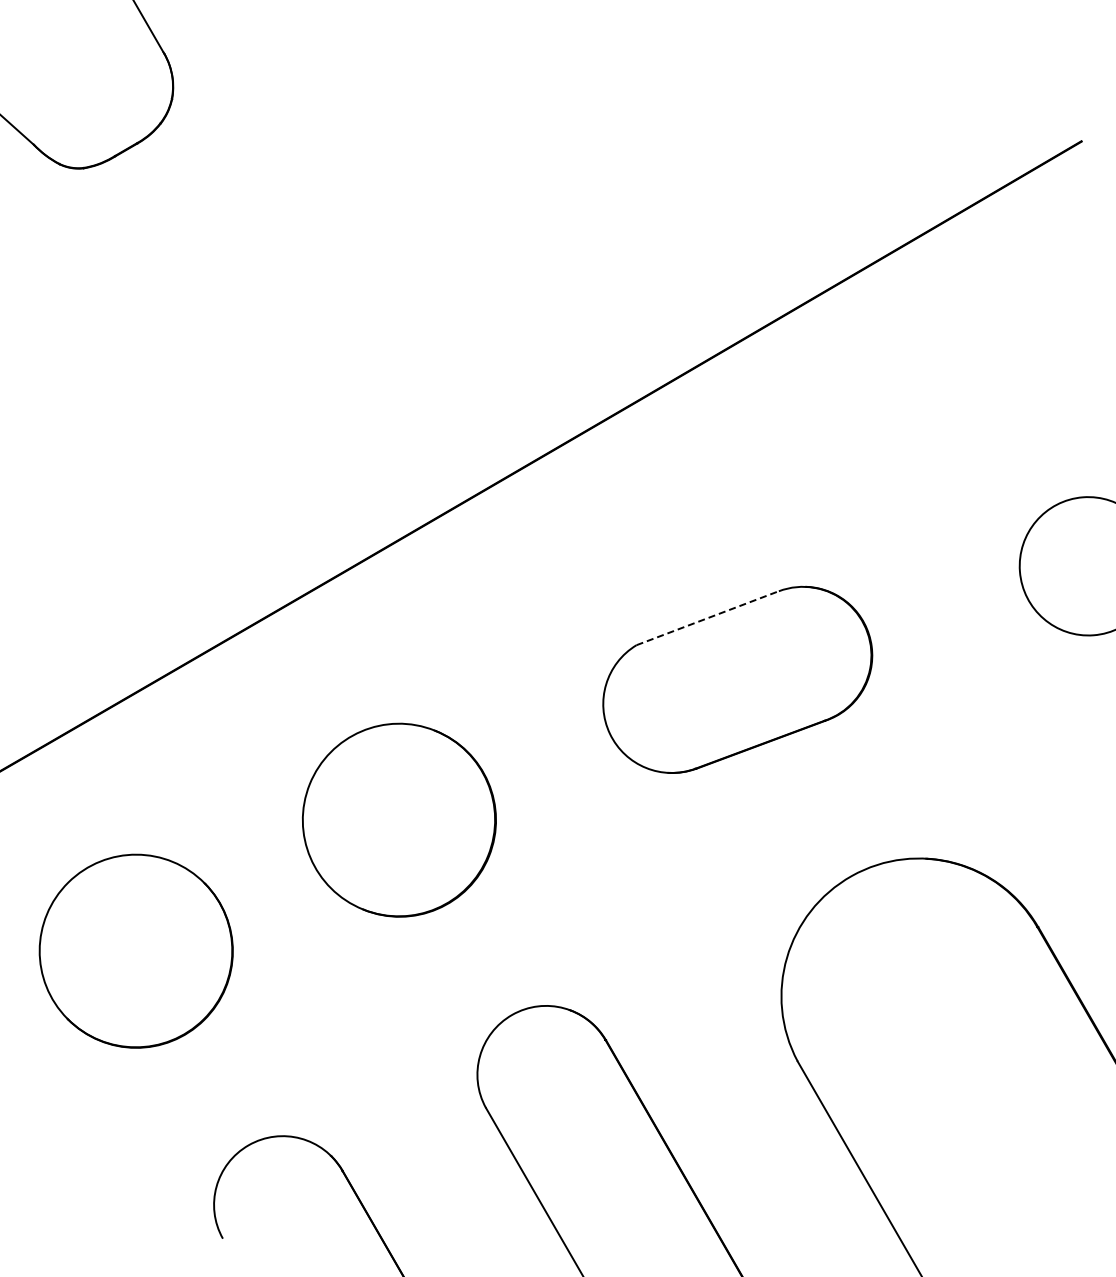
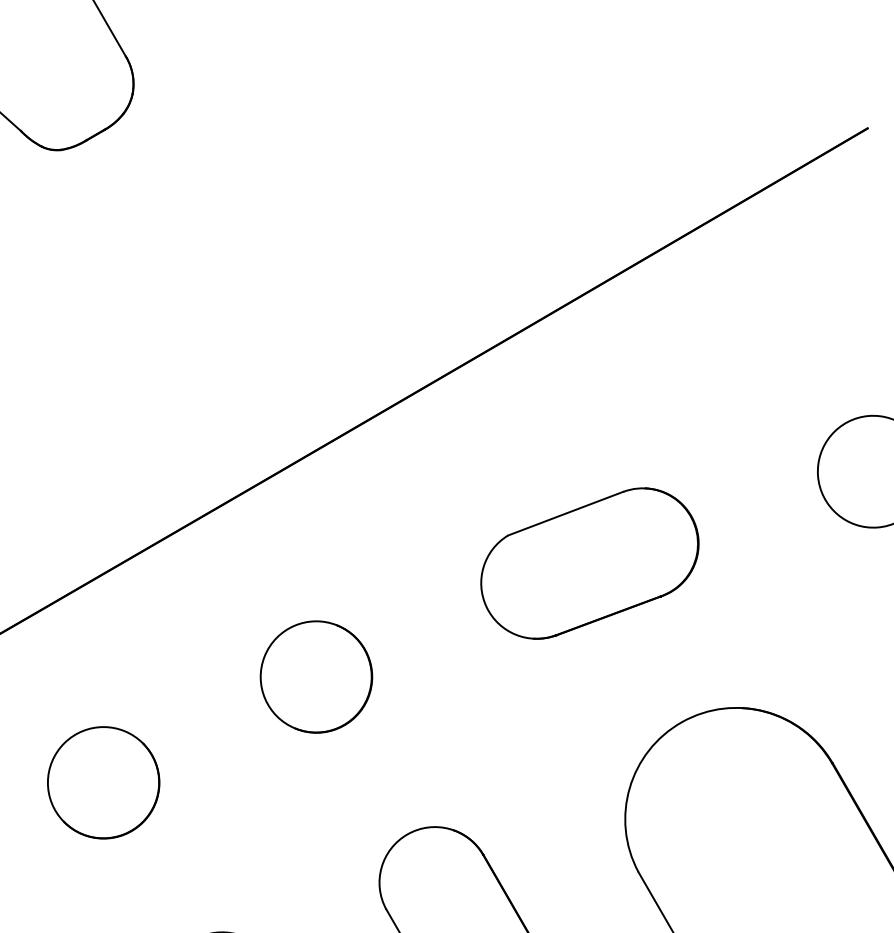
line: (708, 618) -> (566, 513), dashed -> solid
part: (399, 820) -> (316, 677), size x0.71
part: (135, 950) -> (103, 782), size x0.71

